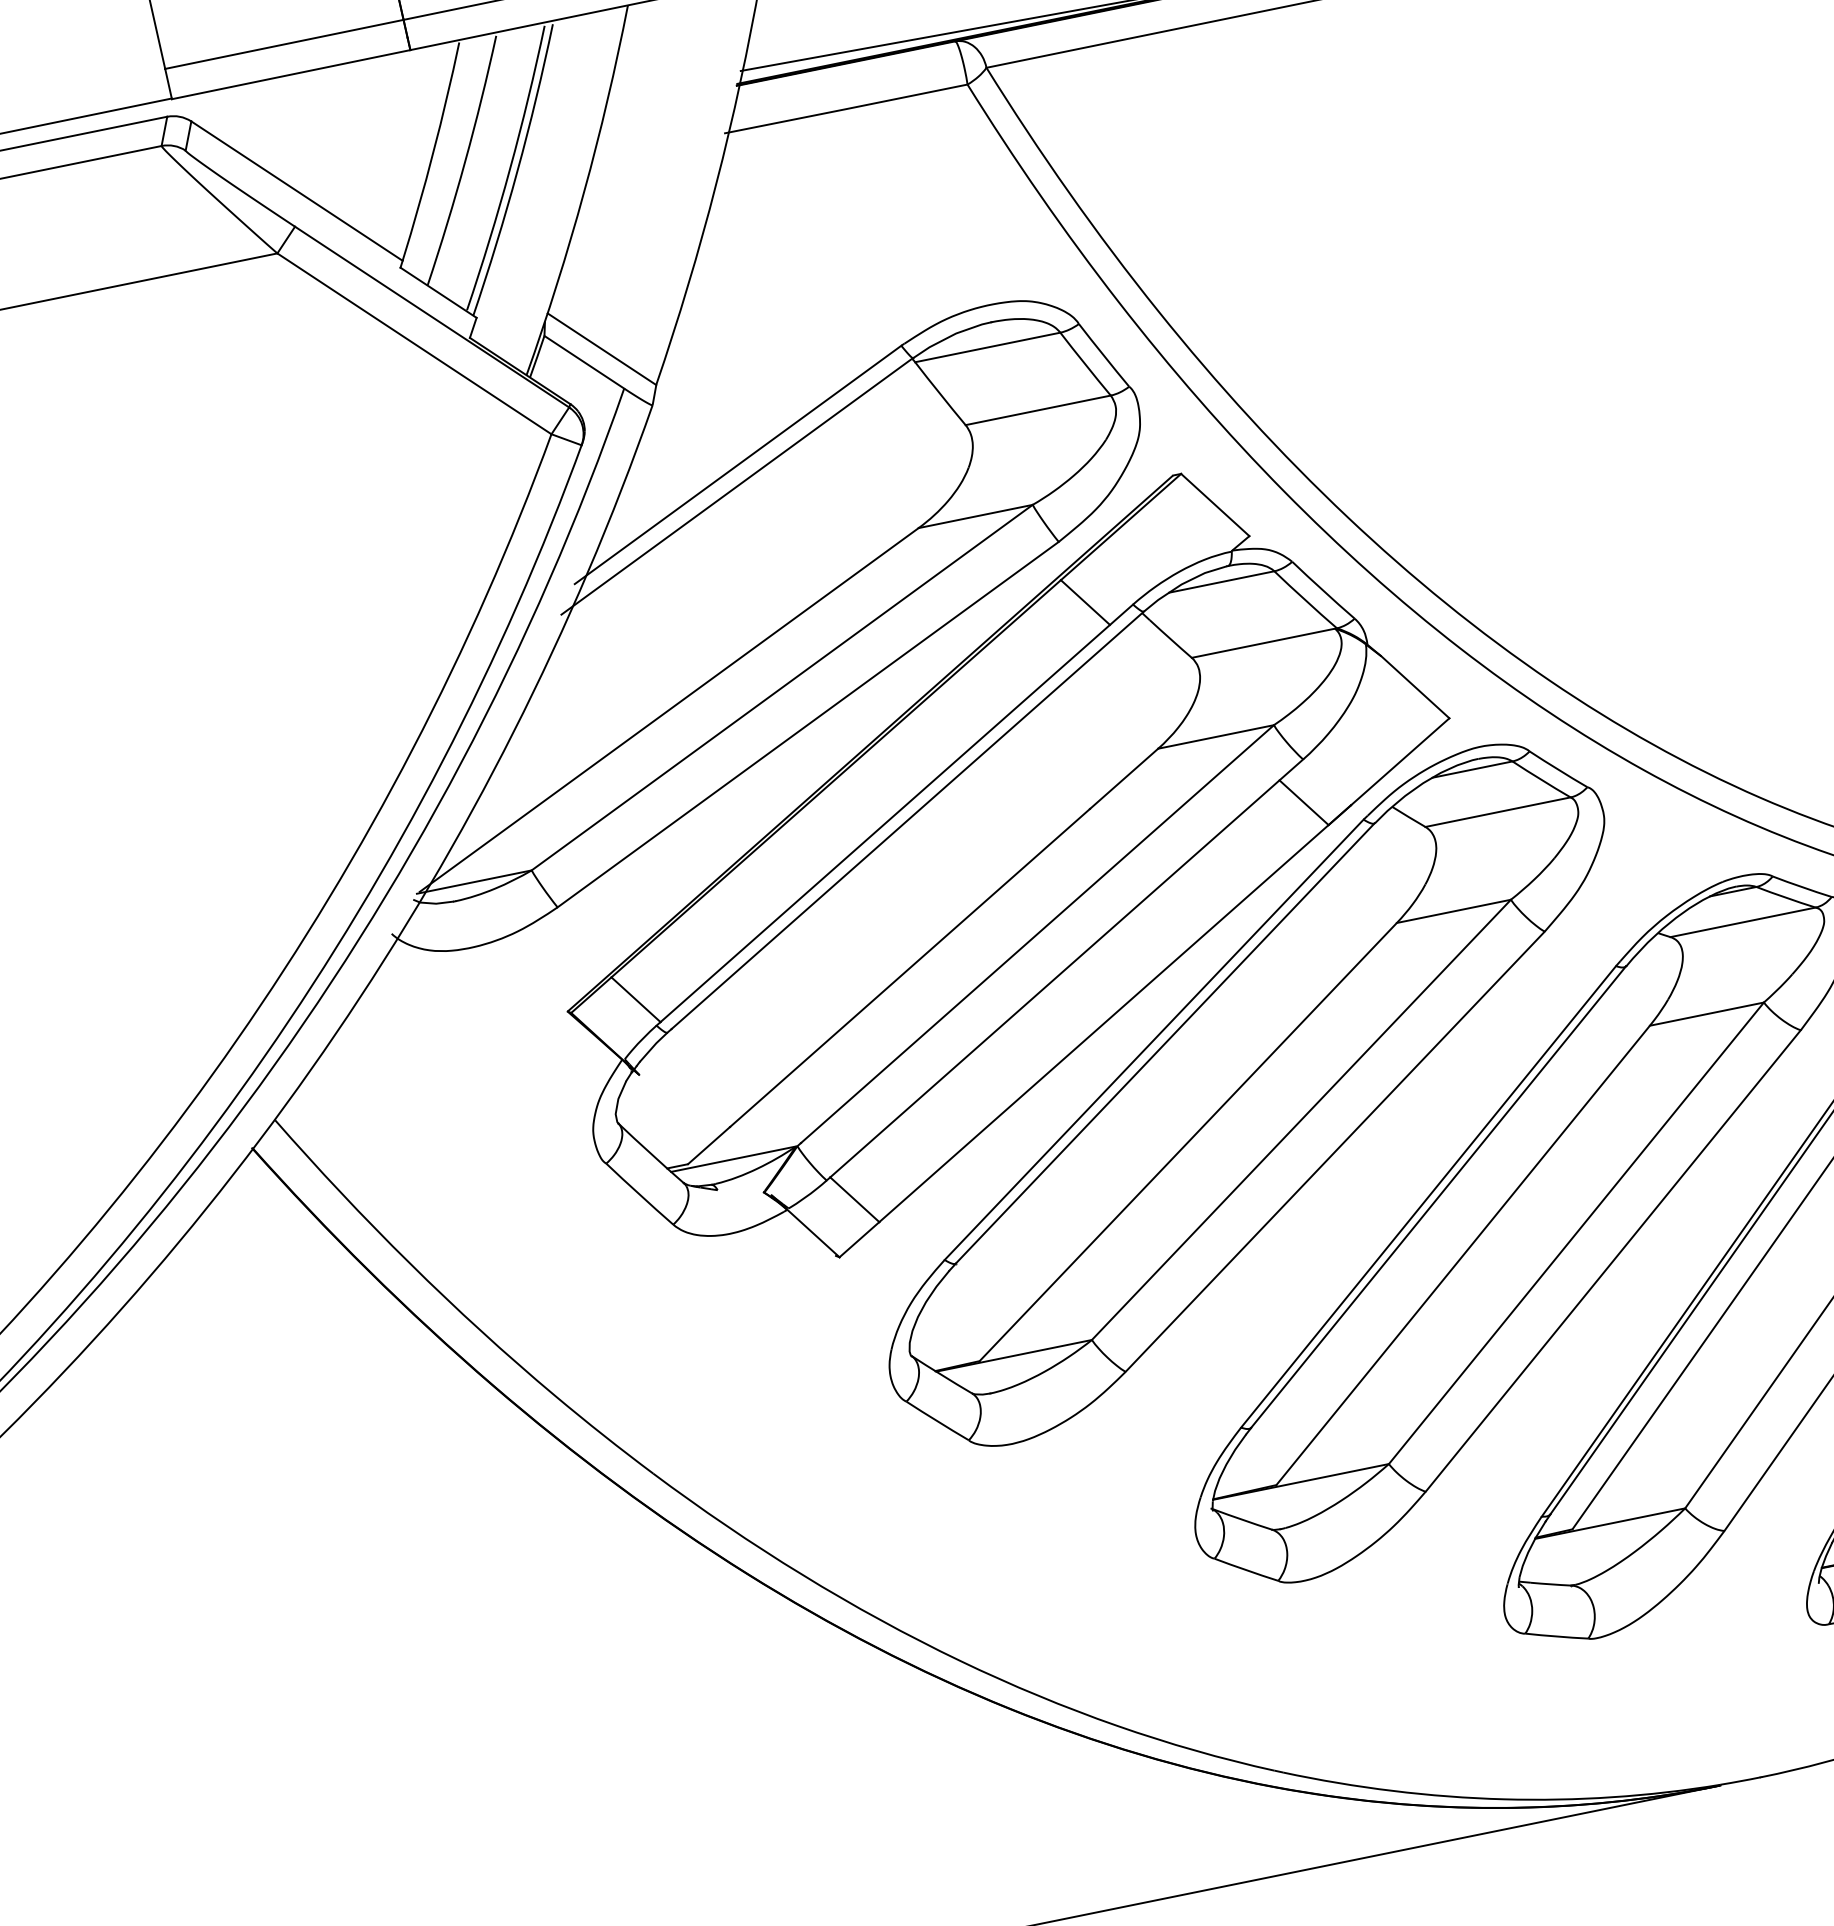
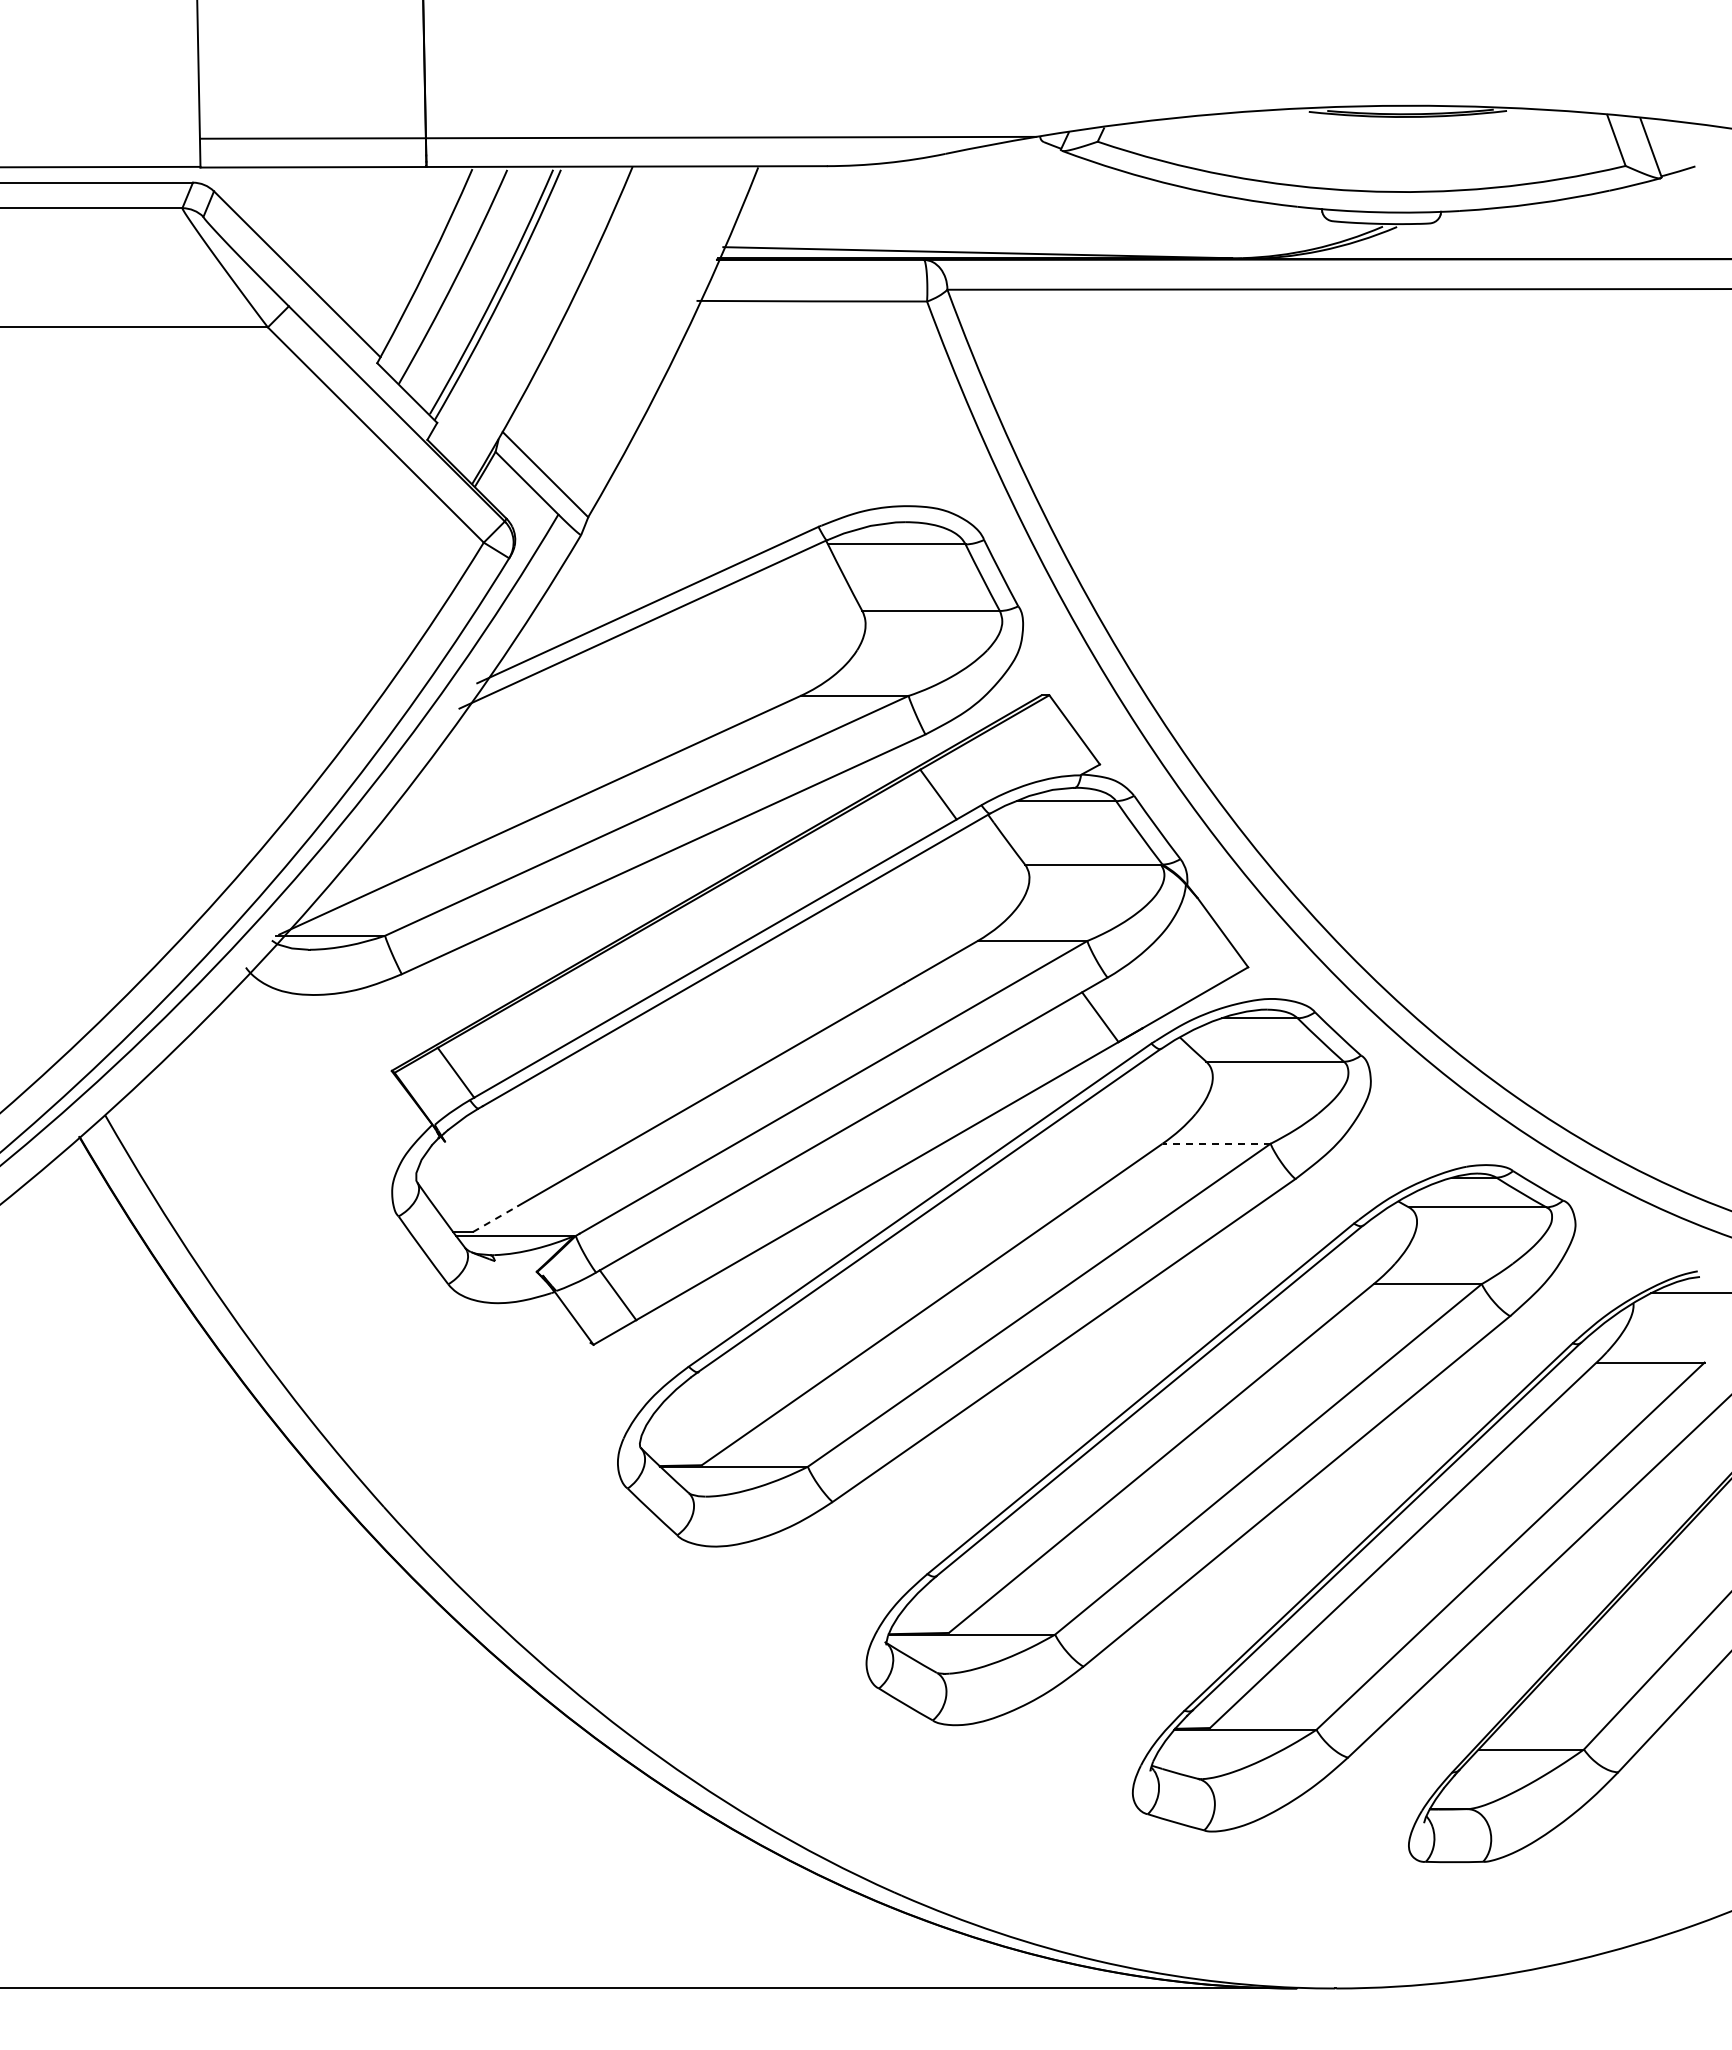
line: (1453, 911) -> (1216, 1143), solid -> dashed
line: (708, 1145) -> (495, 1218), solid -> dashed

